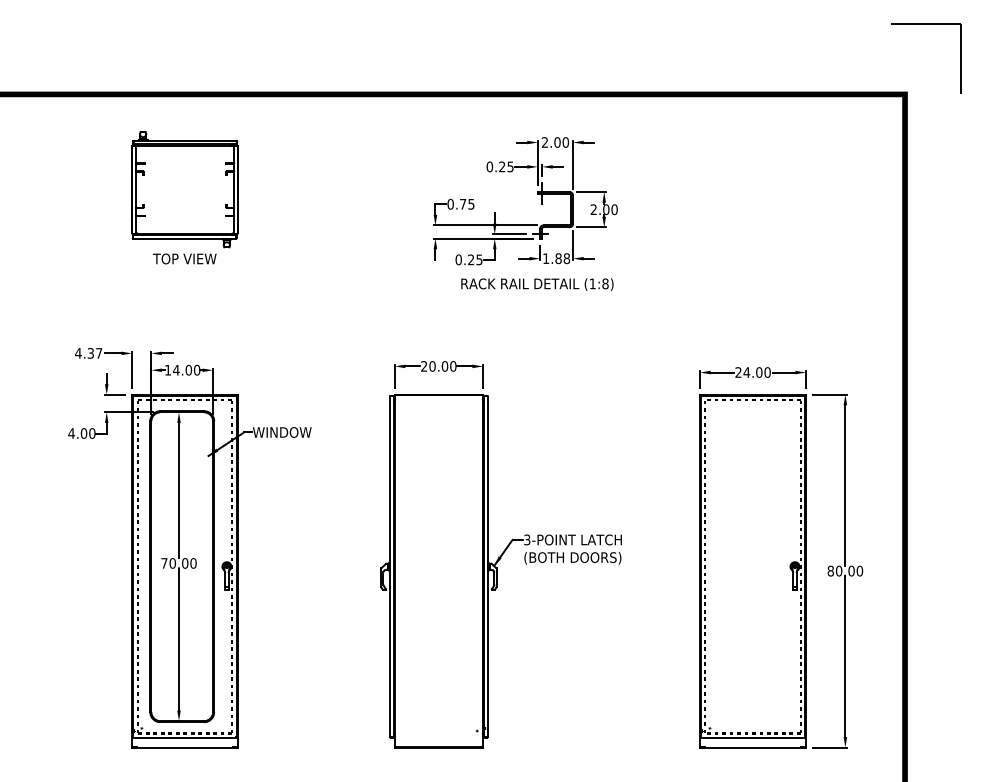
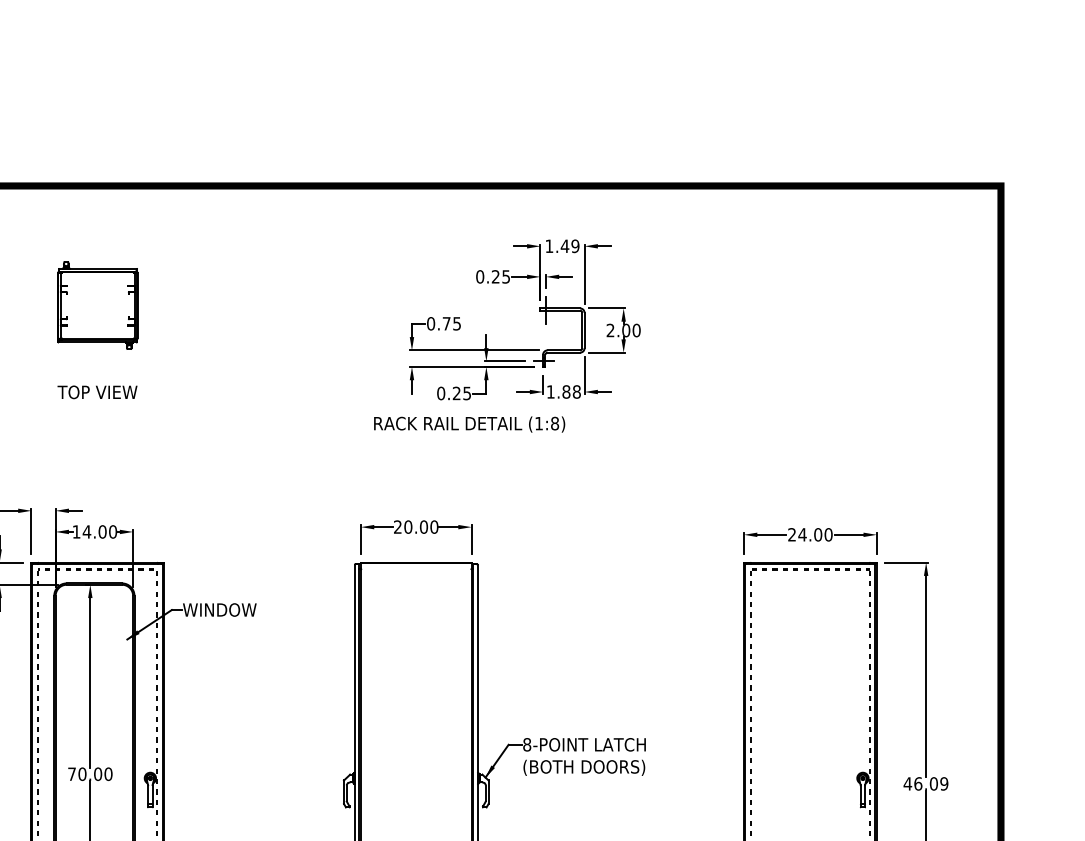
part: (926, 24) -> (1027, 98), removed
text: (555, 142) -> (562, 246), 2.00 -> 1.49
part: (184, 189) -> (97, 305), size x0.6
text: (537, 284) -> (469, 424), moved
text: (527, 539) -> (527, 744), 3-POINT -> 8-POINT
text: (844, 570) -> (925, 783), 80.00 -> 46.09

